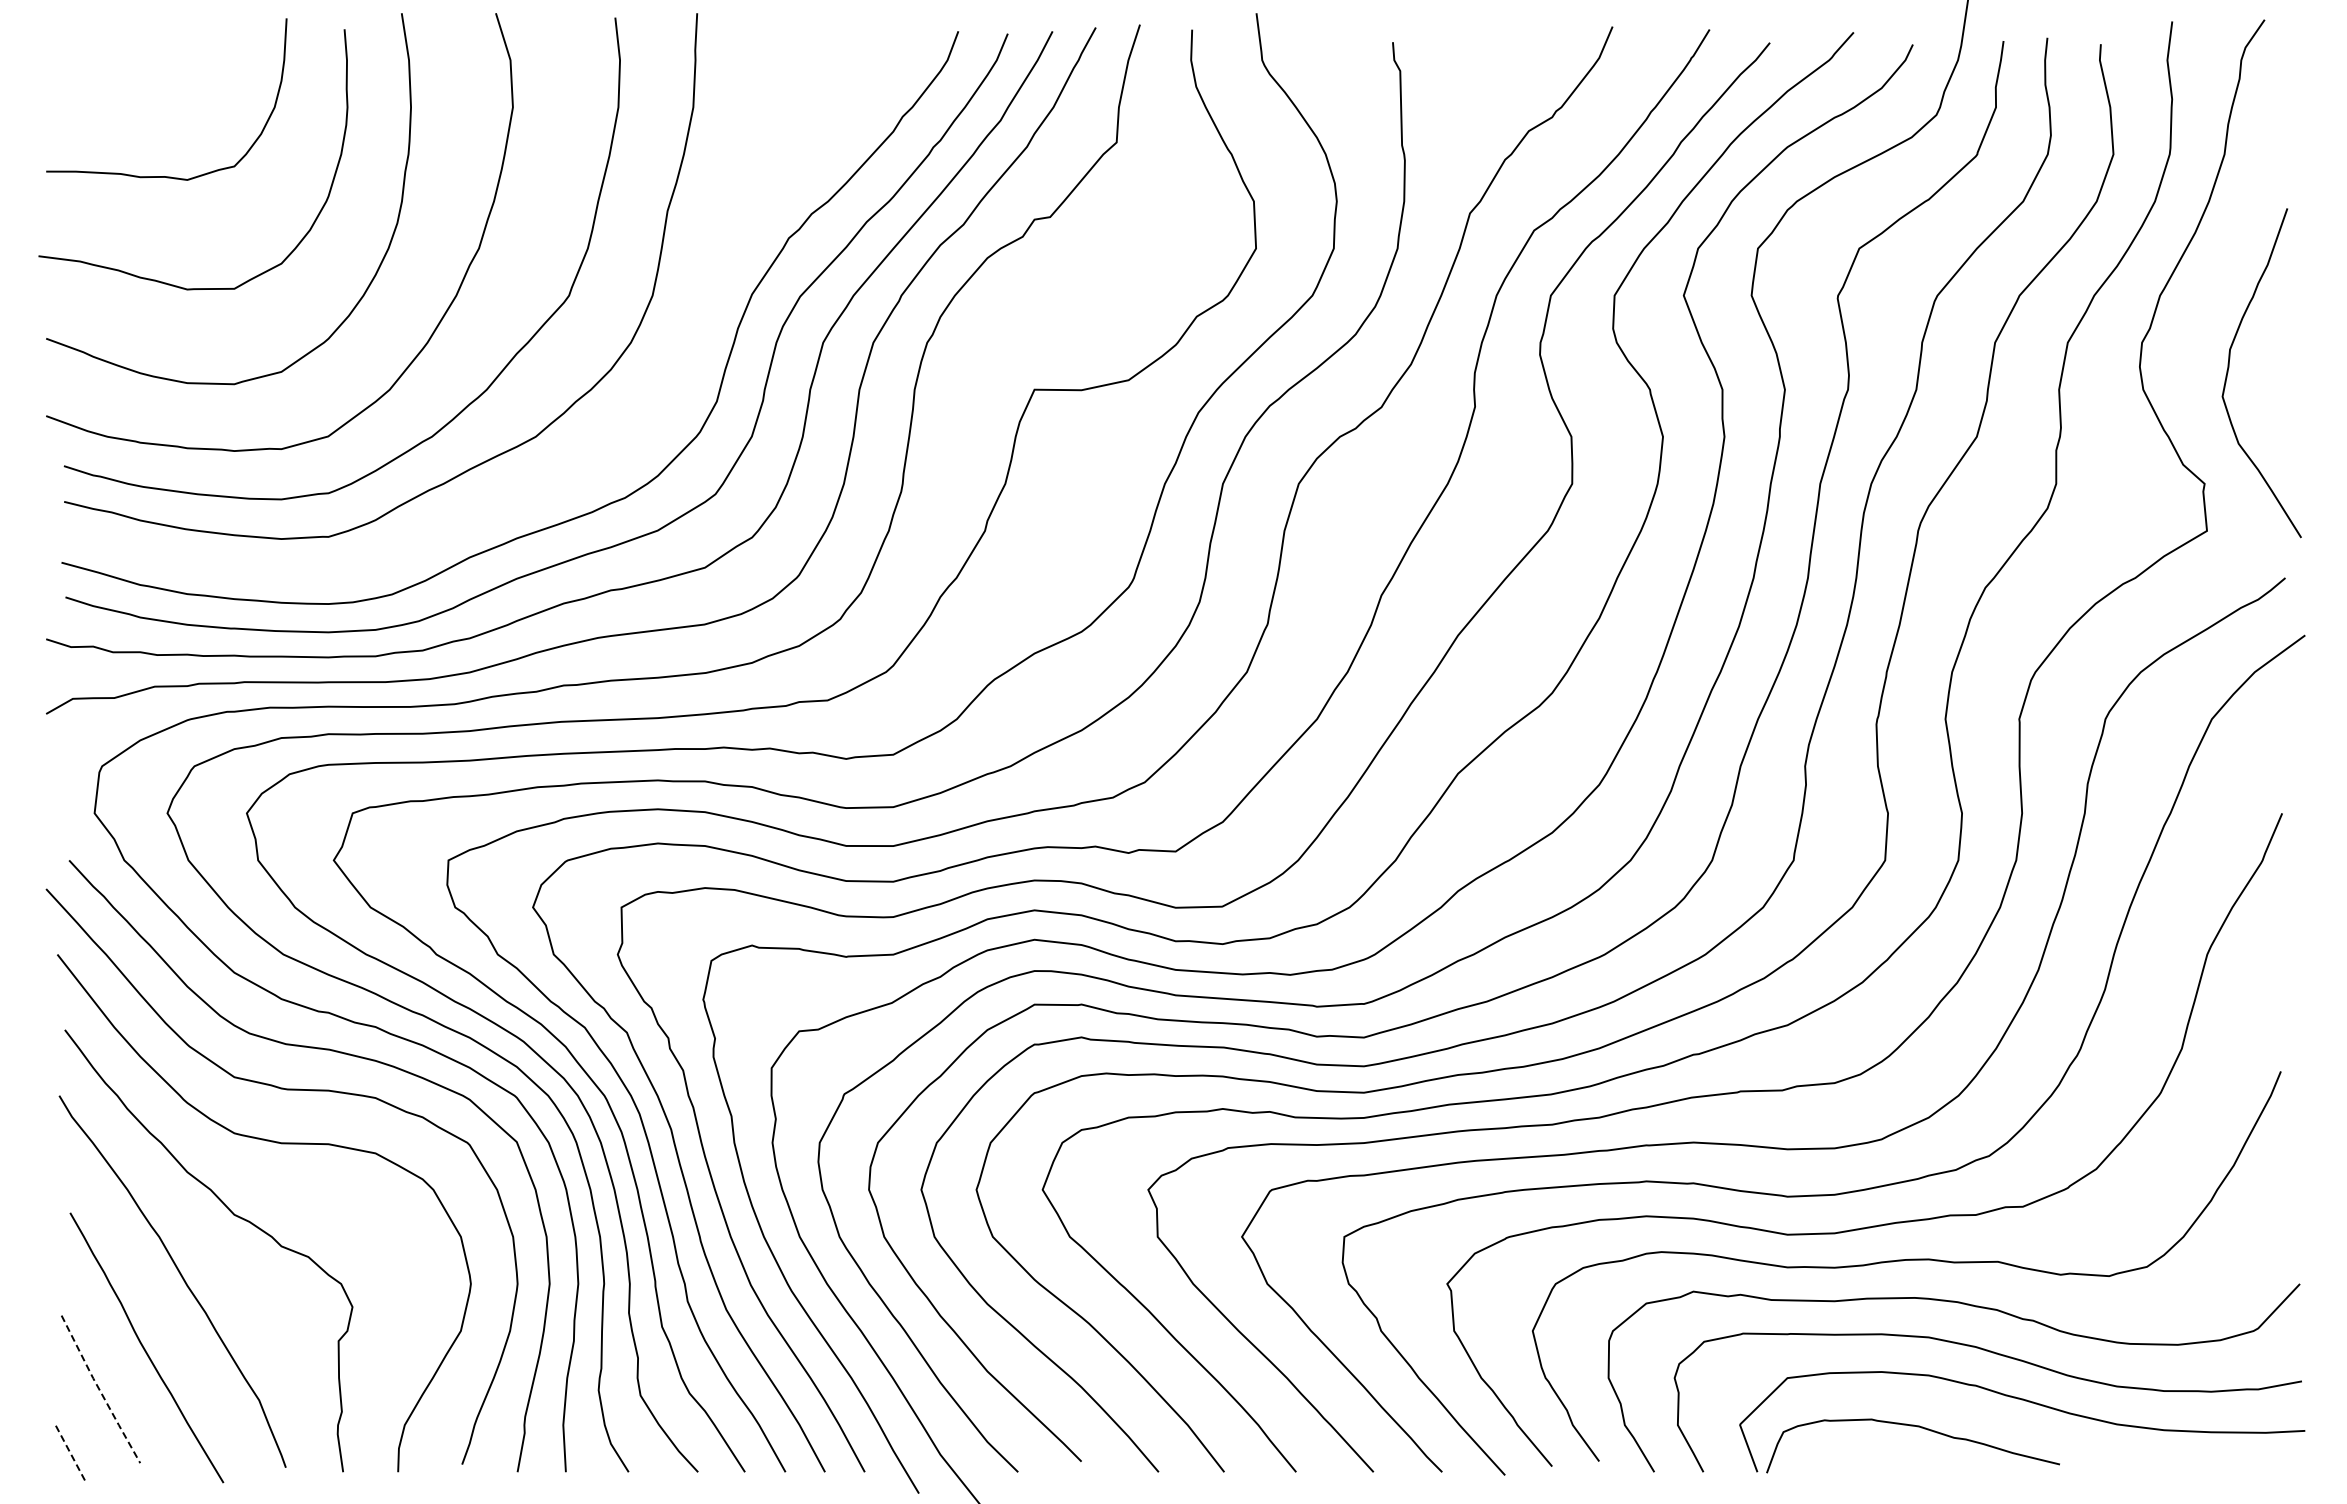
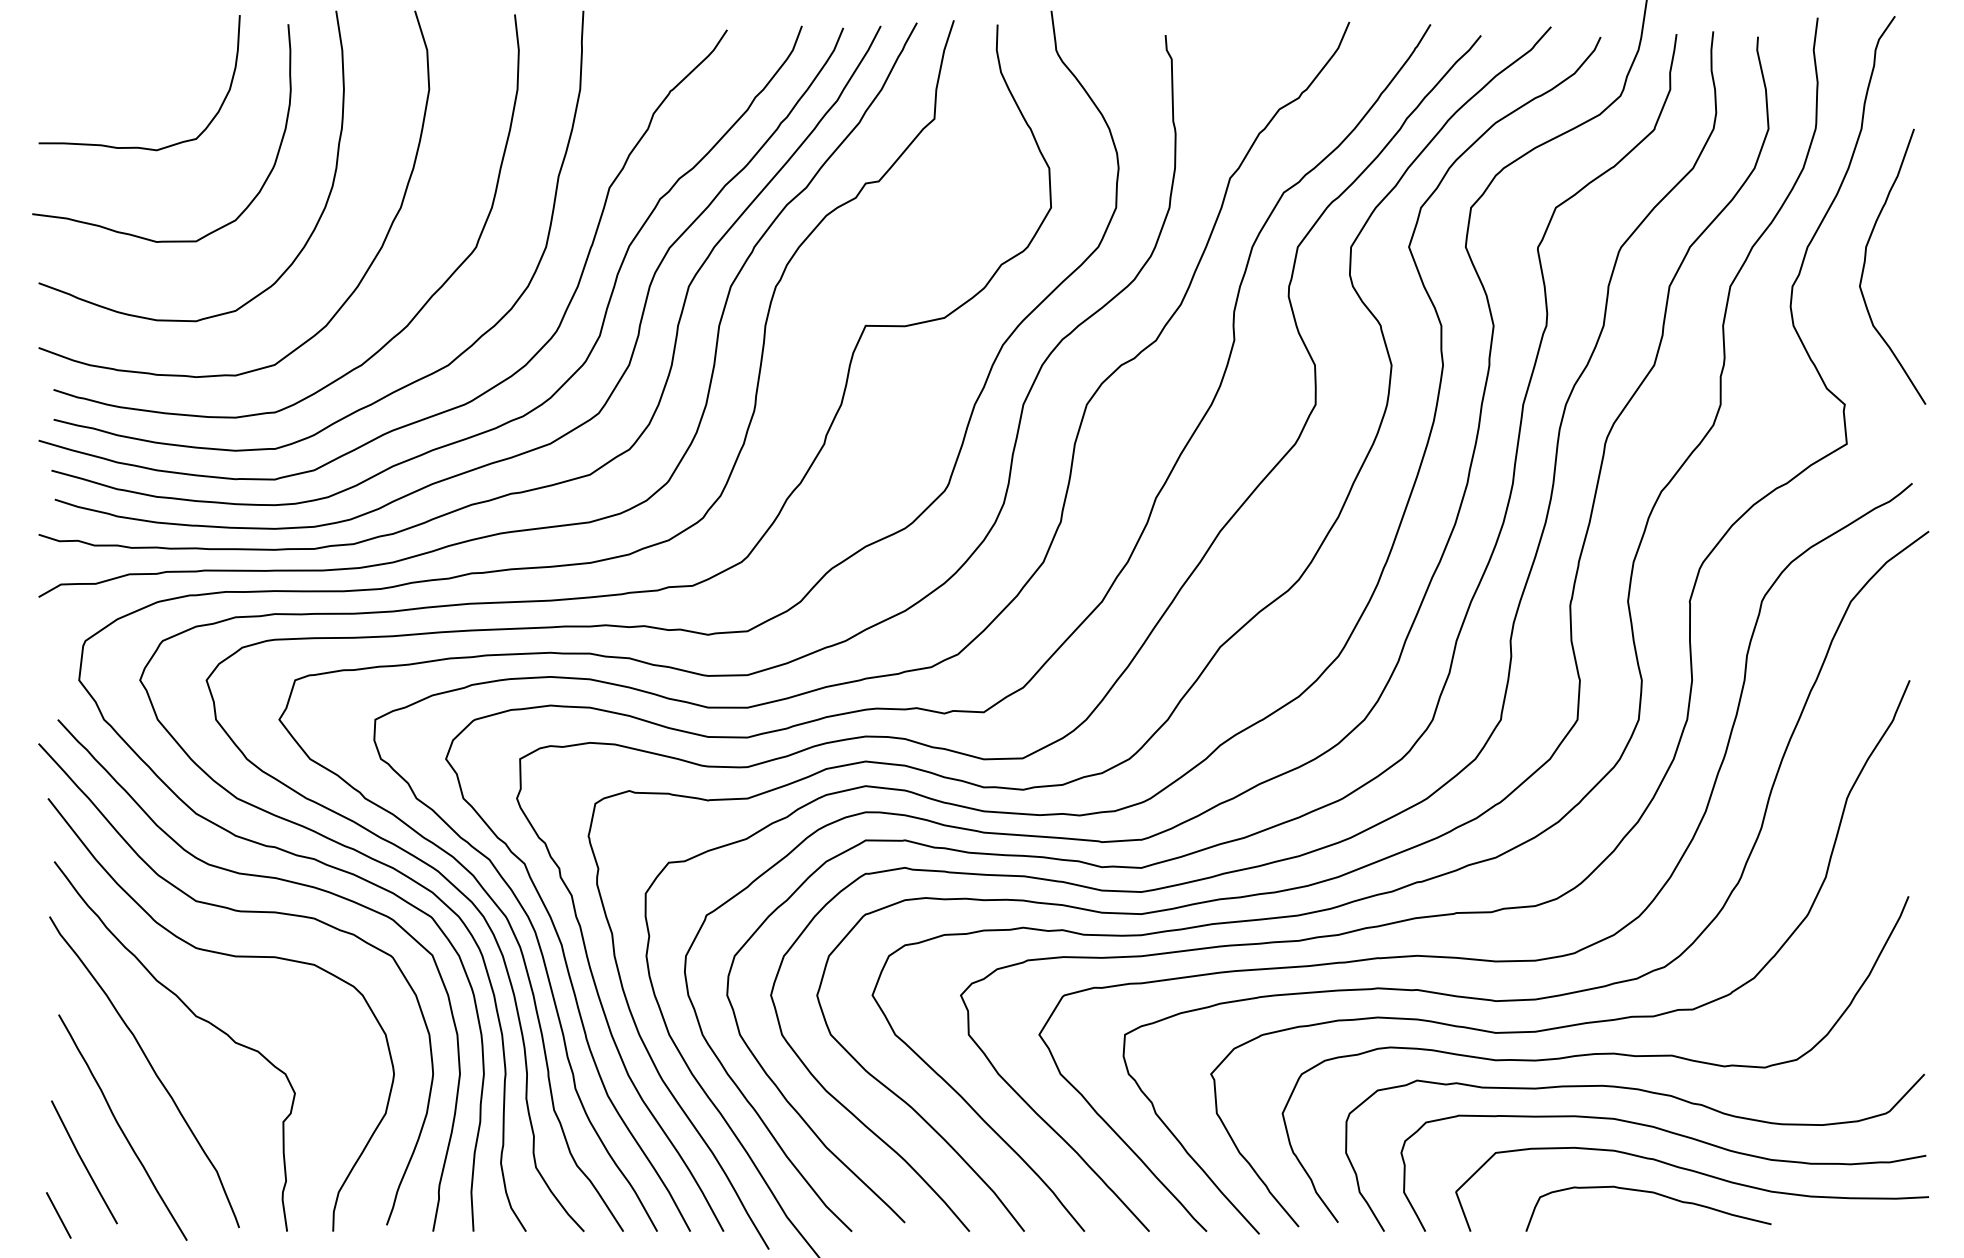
curve: (2229, 367) -> (1865, 262), moved
curve: (527, 492) -> (441, 411), added
line: (99, 1390) -> (83, 1163), dashed -> solid
curve: (1917, 1427) -> (1652, 1193), moved
line: (70, 1452) -> (59, 1215), dashed -> solid

